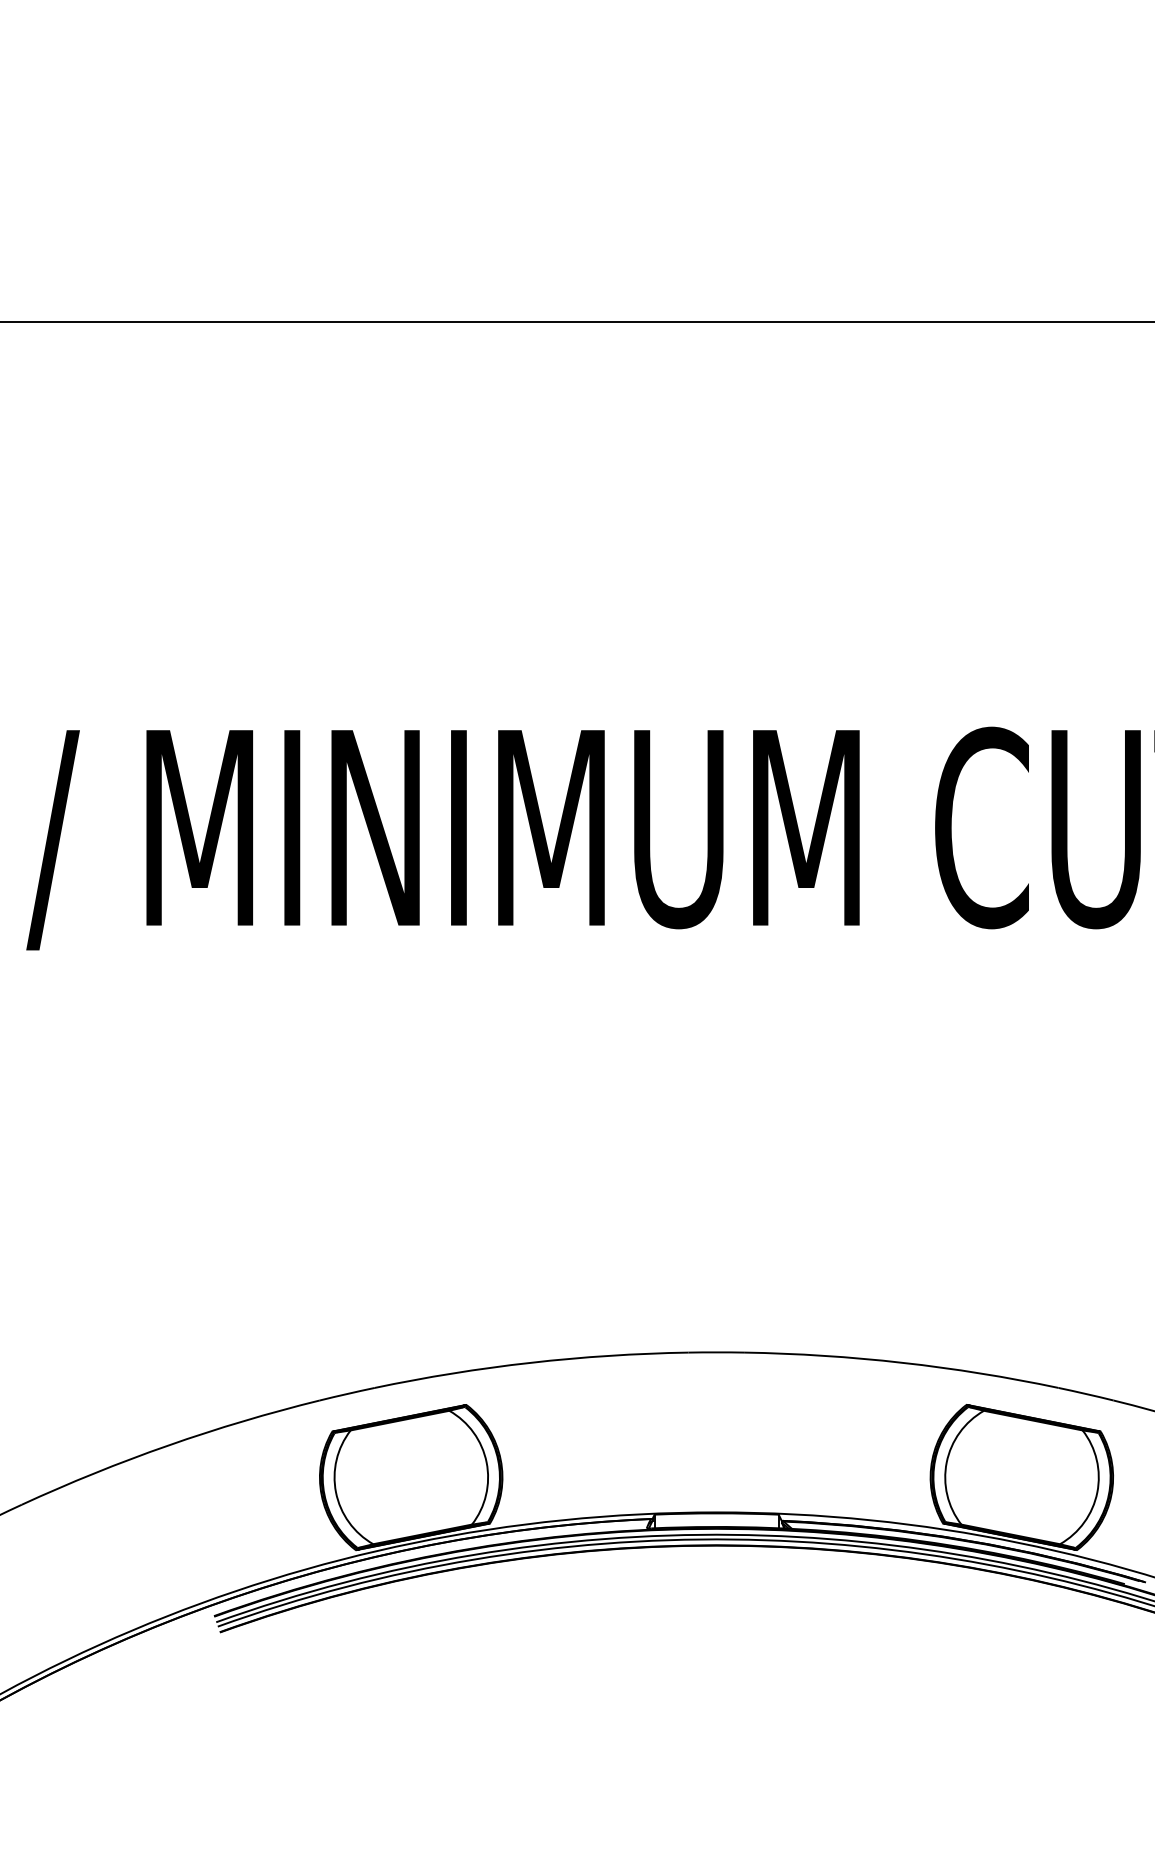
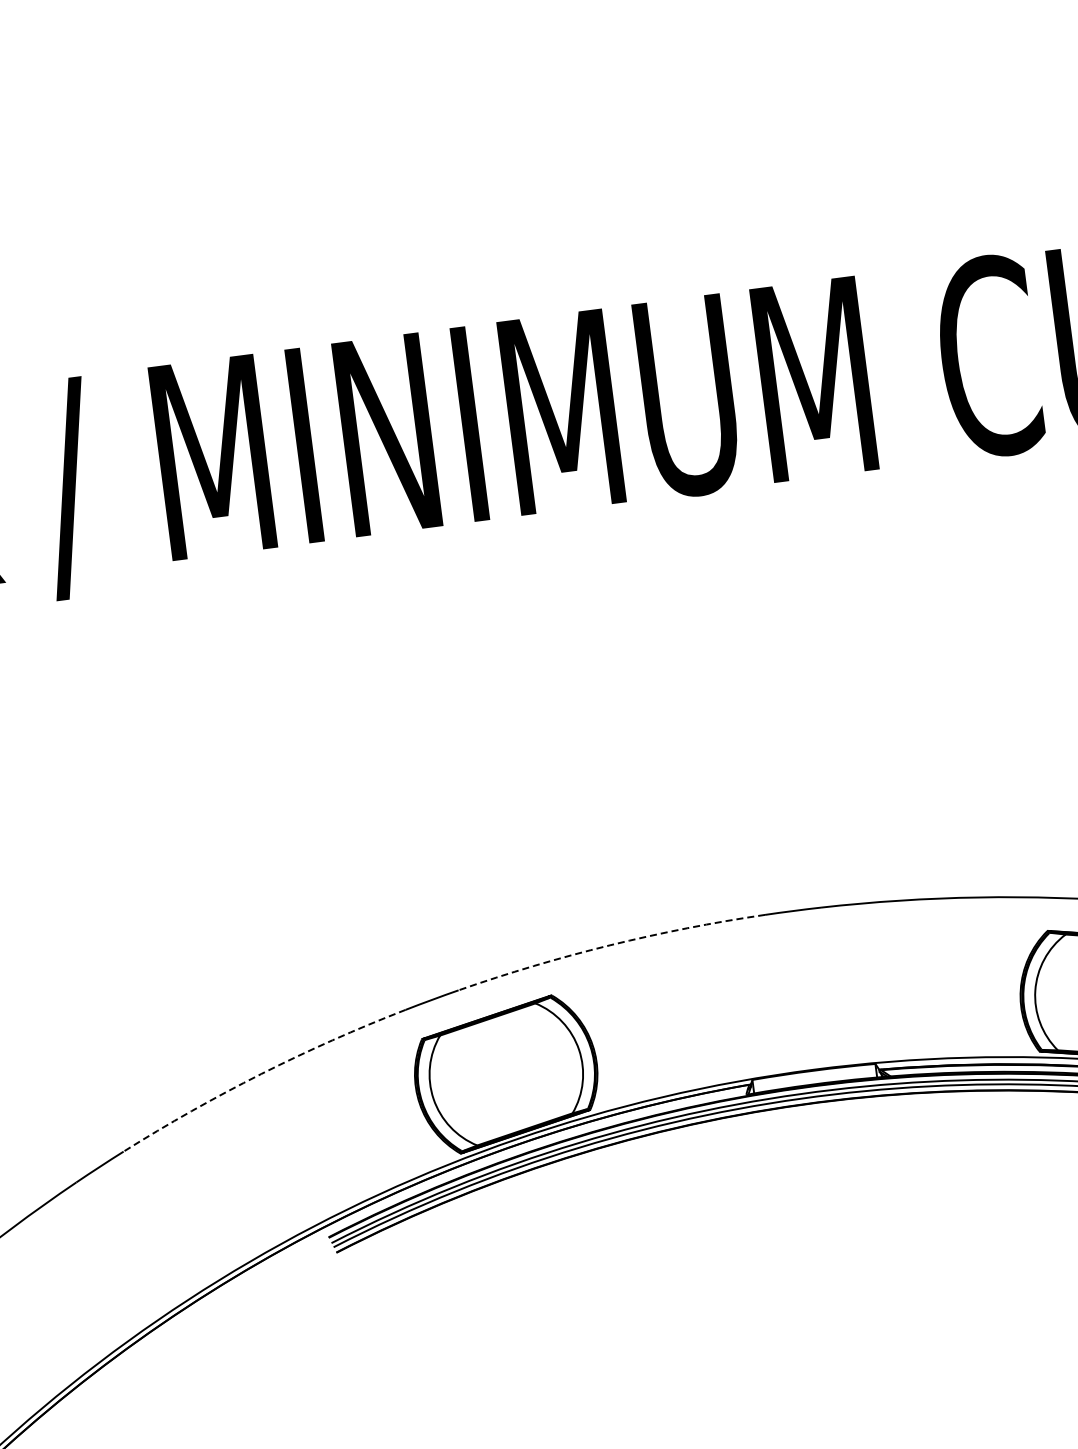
arc: (530, 1362) -> (609, 945), solid -> dashed
arc: (168, 1445) -> (261, 1073), solid -> dashed

